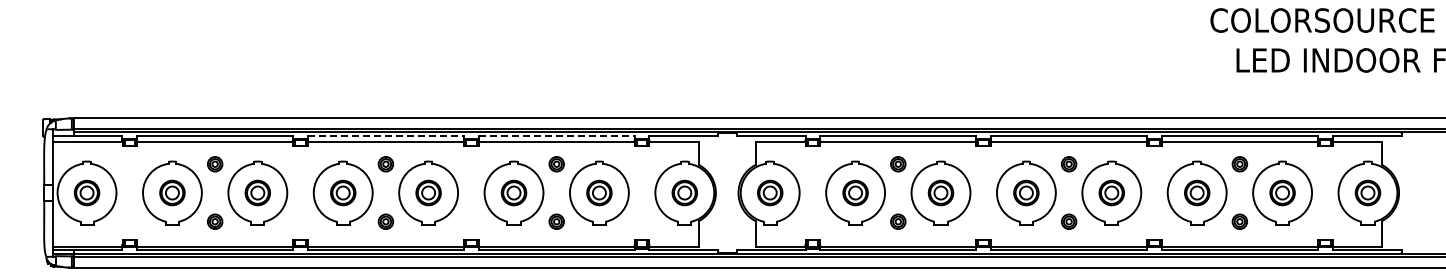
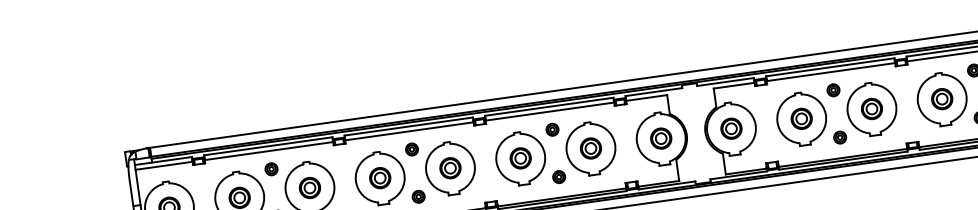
line: (386, 136) -> (409, 126), dashed -> solid
line: (557, 136) -> (549, 106), dashed -> solid

